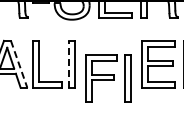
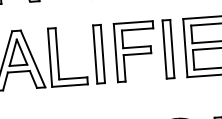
line: (69, 63) -> (95, 53), dashed -> solid
line: (19, 64) -> (33, 59), dashed -> solid
part: (108, 78) -> (143, 51), moved

